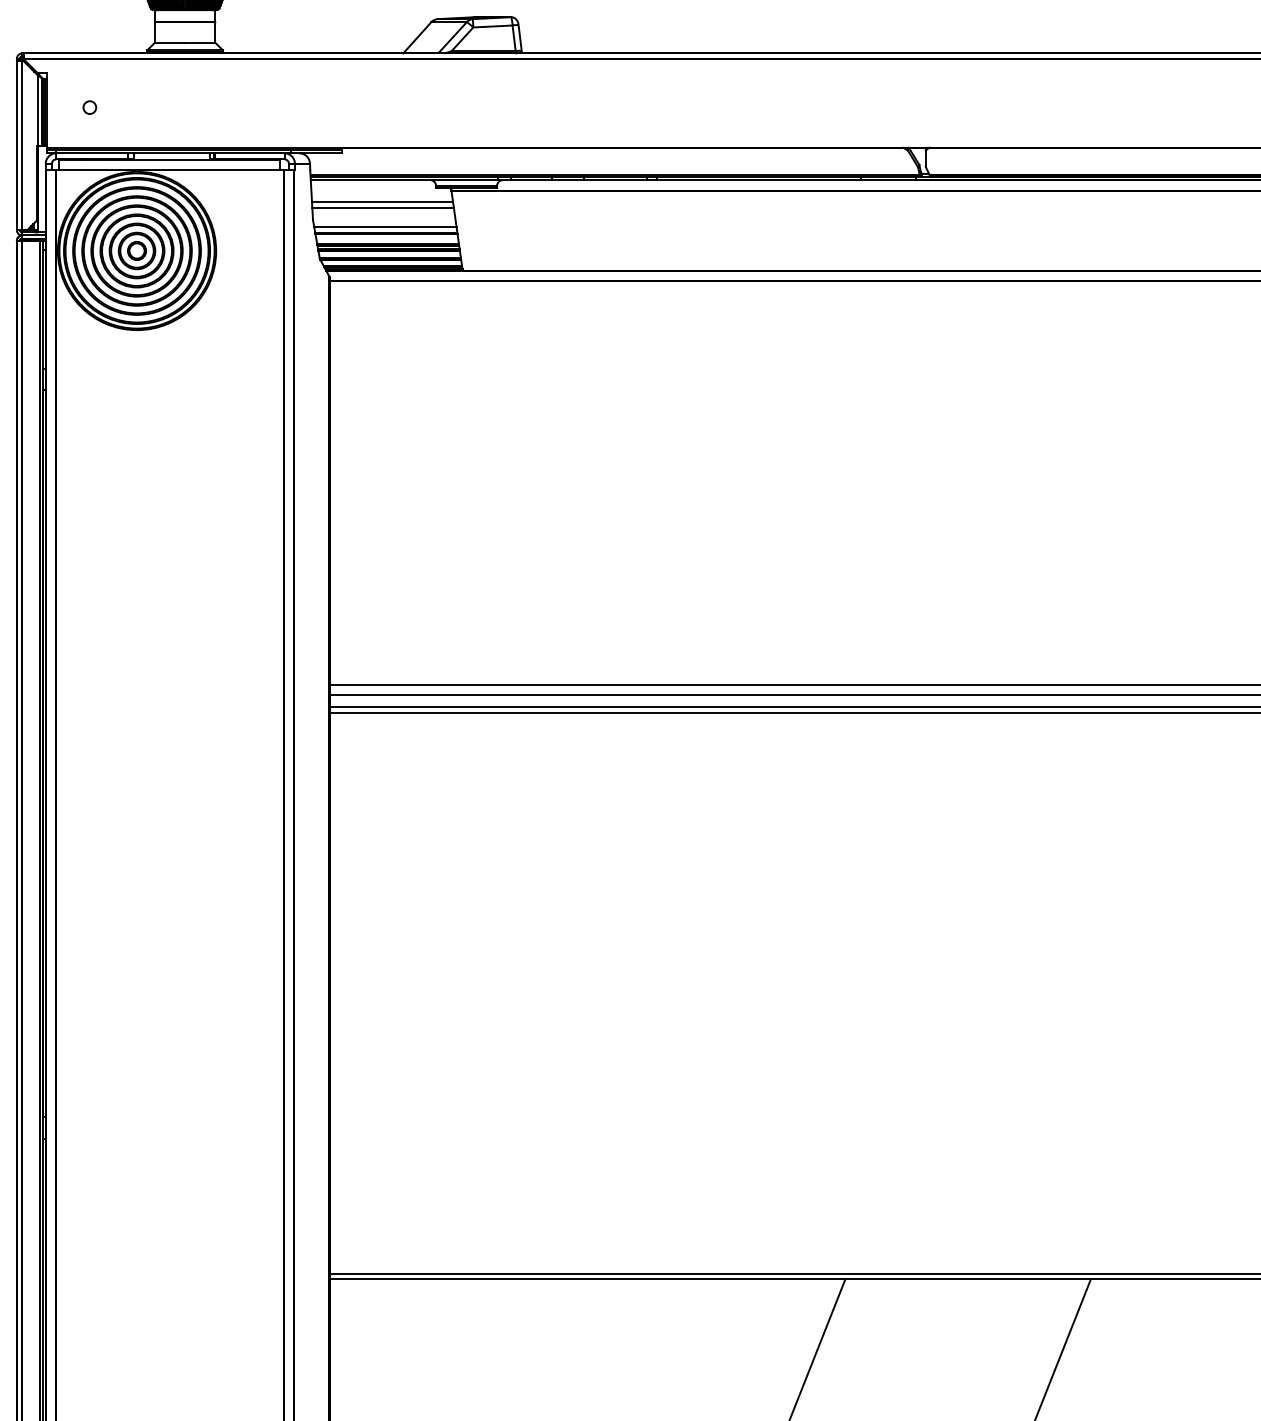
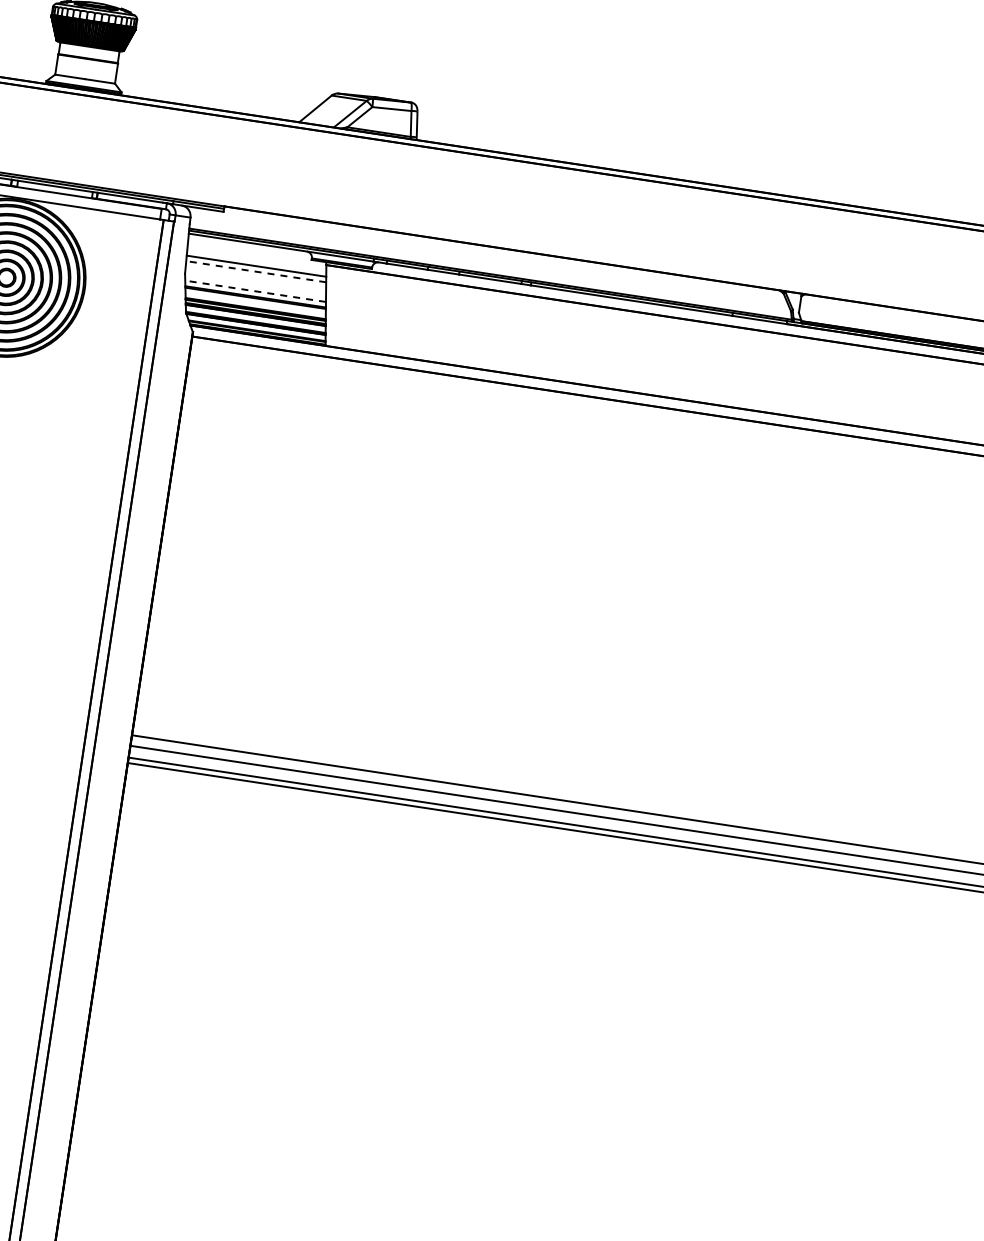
line: (383, 207) -> (256, 271), solid -> dashed
line: (384, 227) -> (254, 291), solid -> dashed

